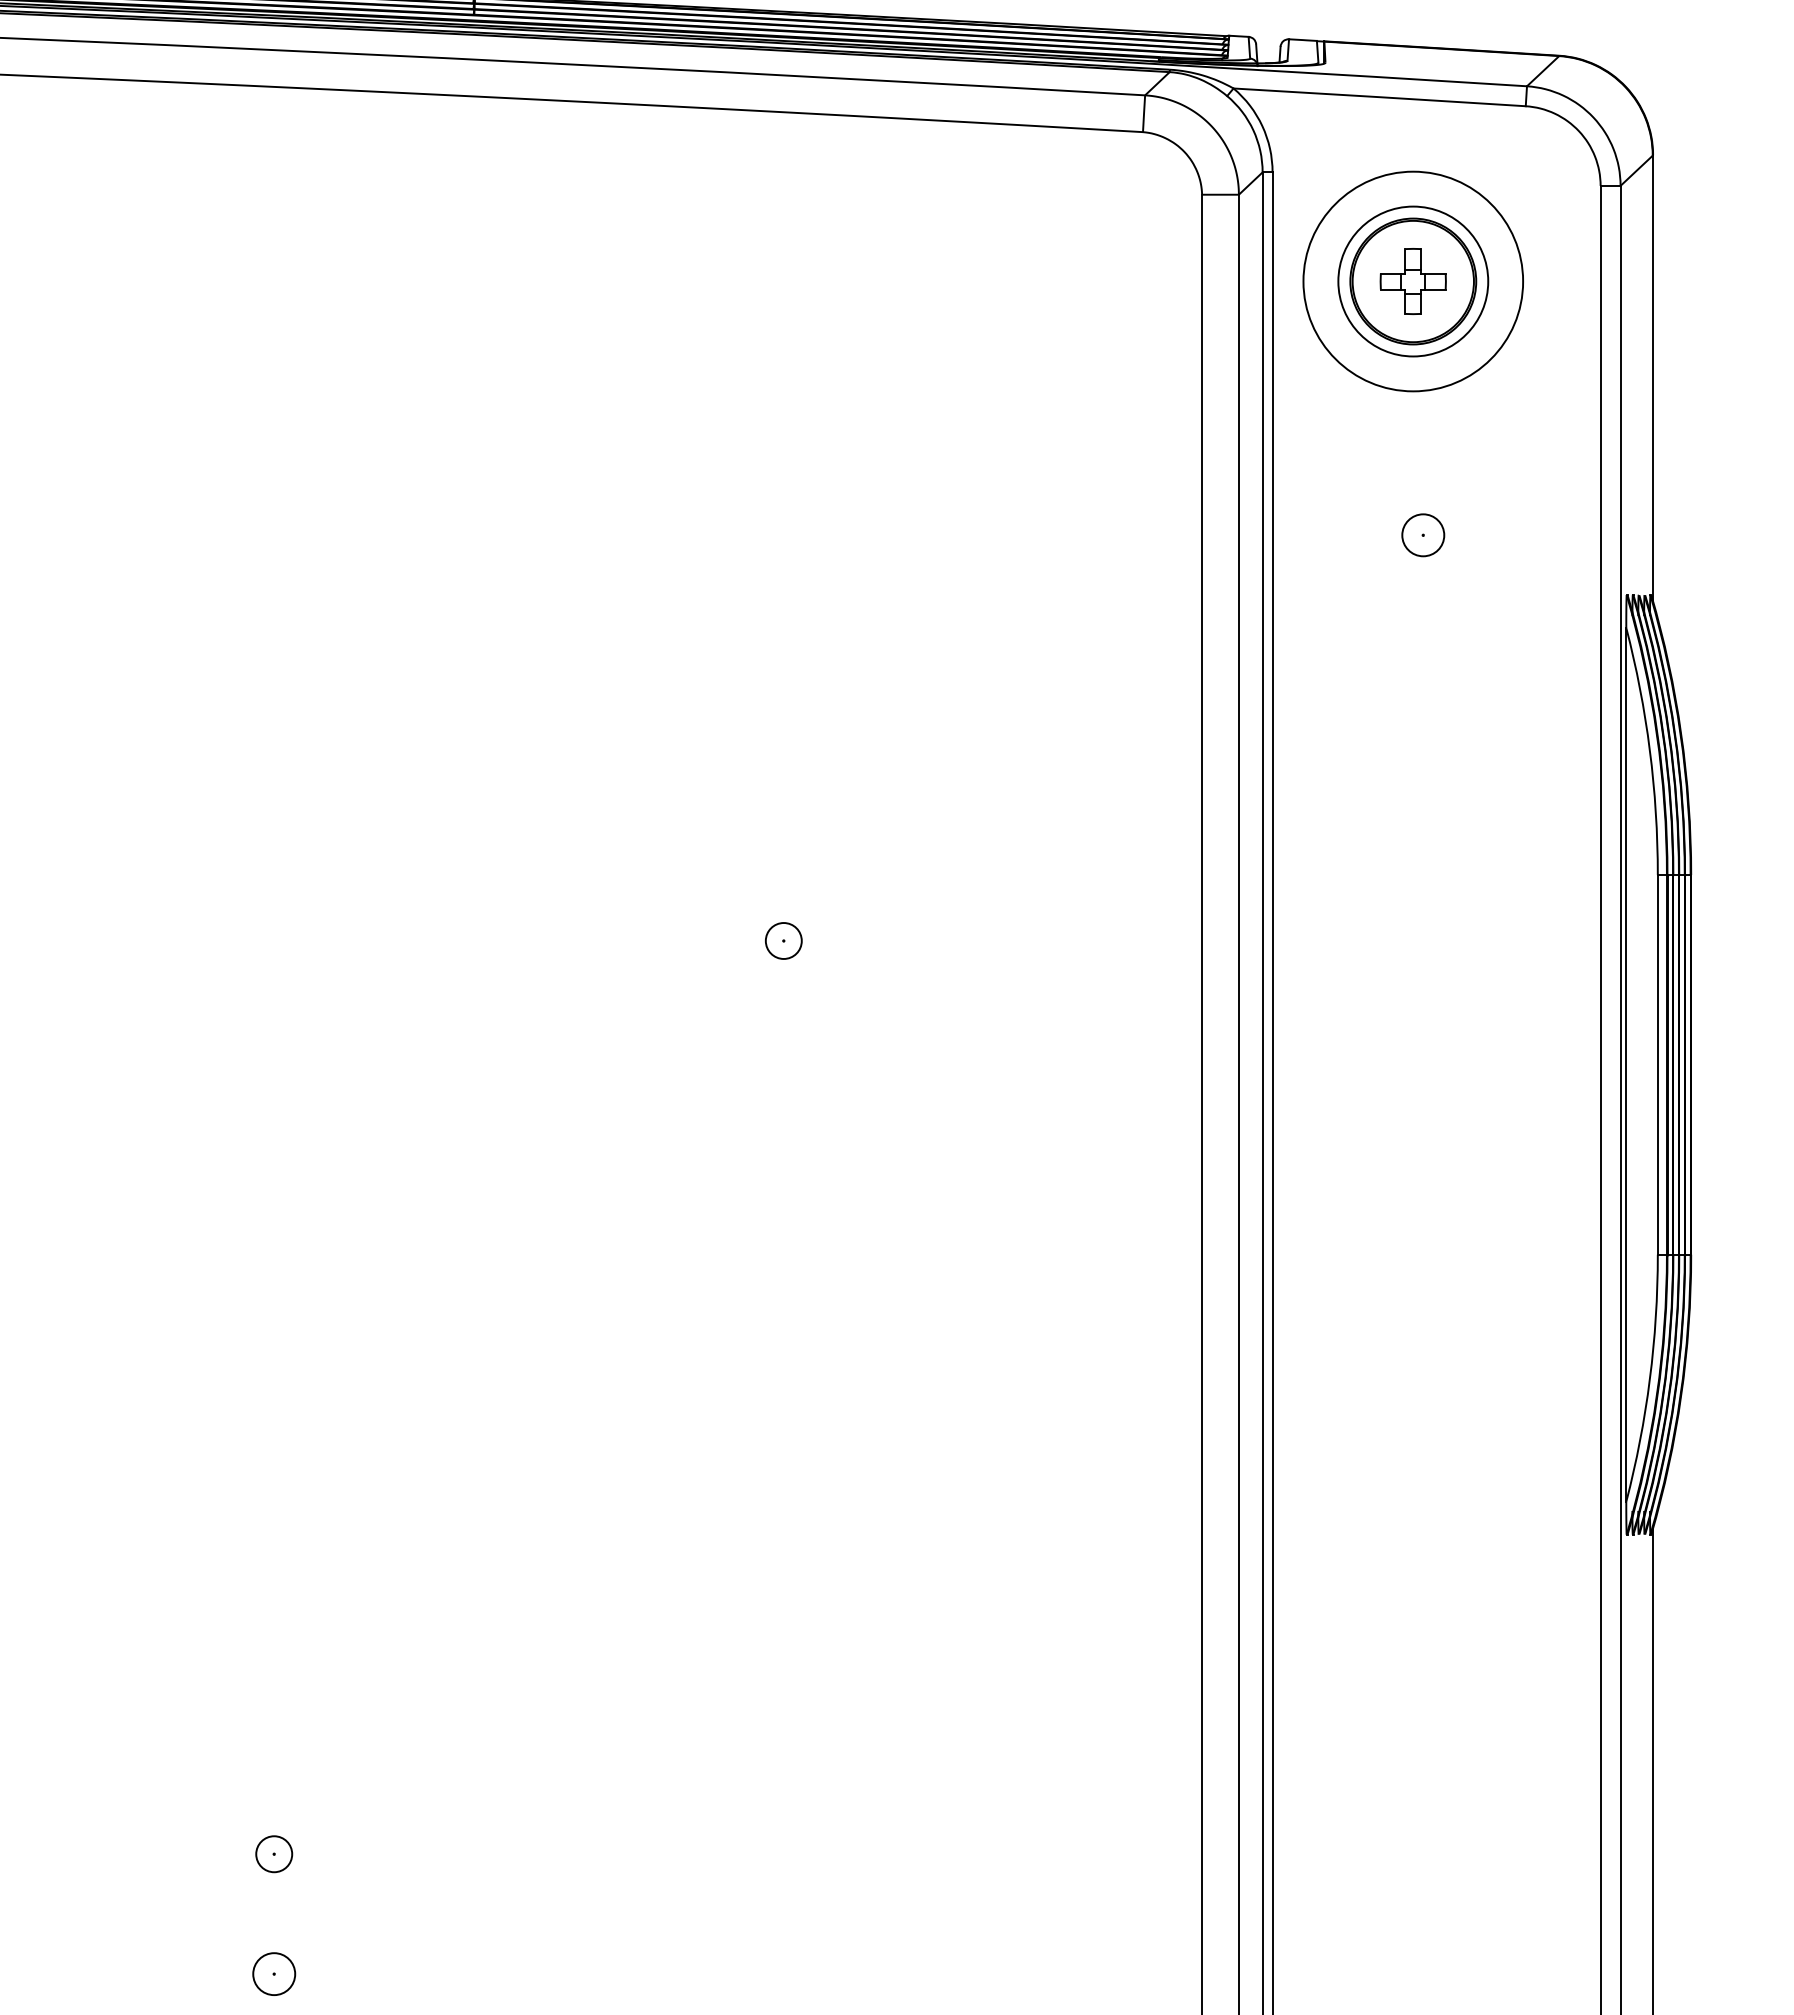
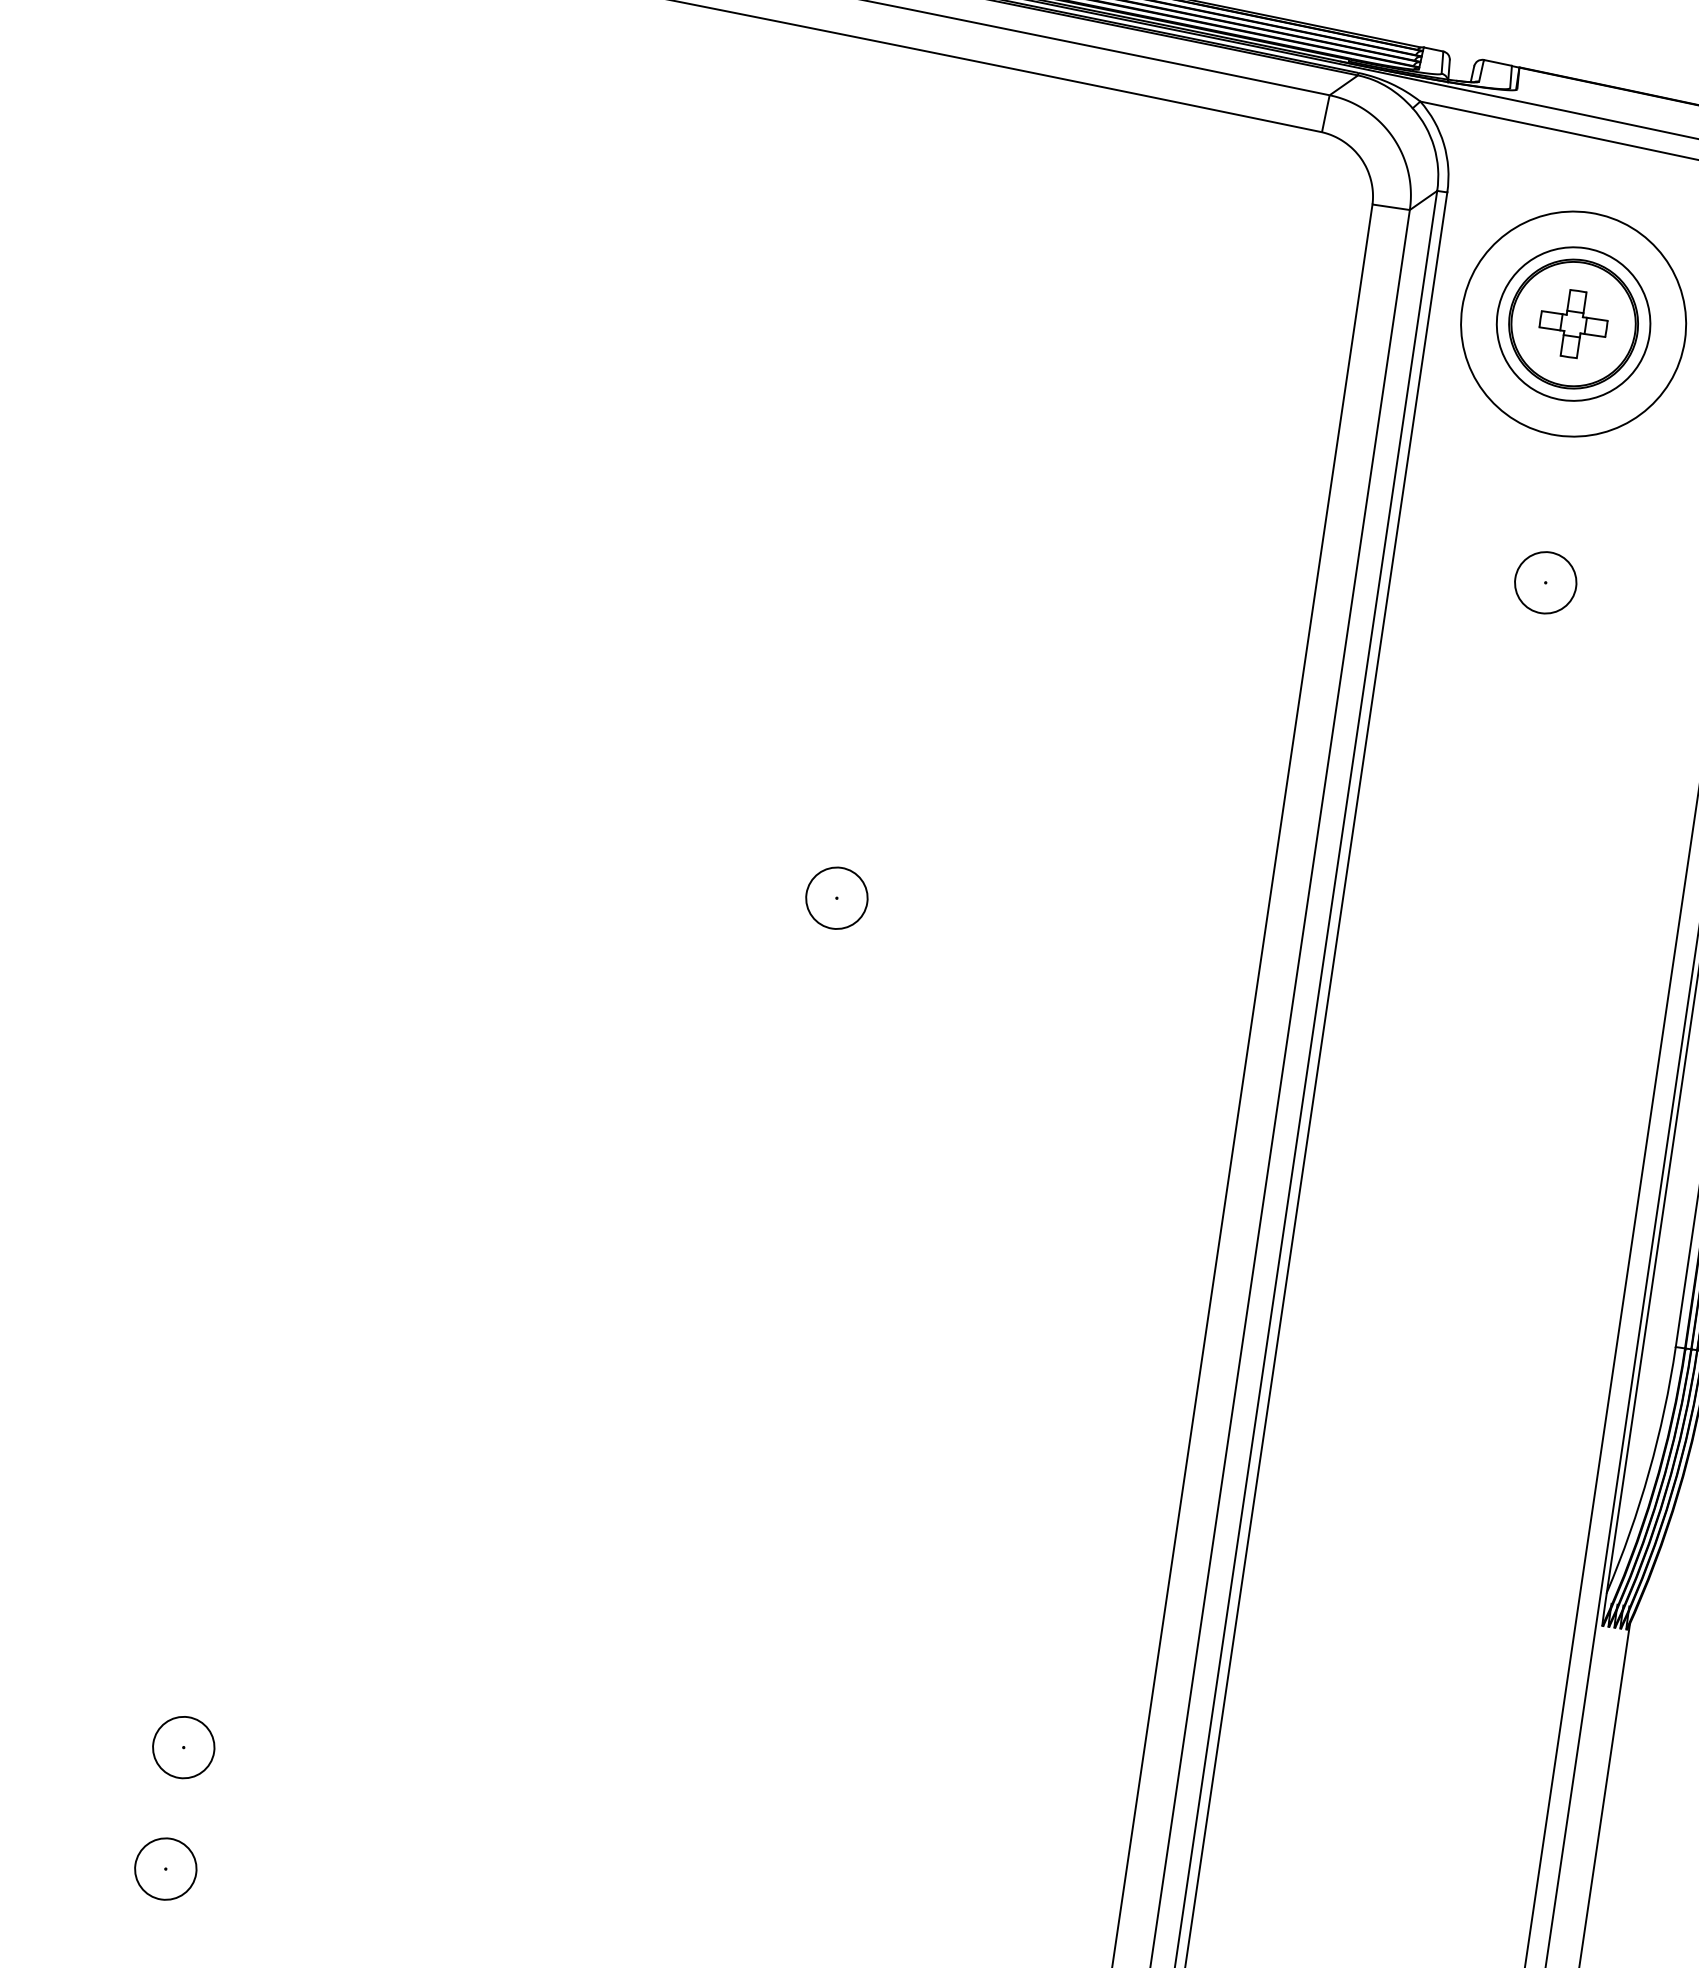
circle: (1423, 535) -> (1545, 583), size x1.43
circle: (783, 940) -> (836, 897), size x1.67
circle: (274, 1854) -> (184, 1747), size x1.67
circle: (274, 1974) -> (166, 1869), size x1.43

